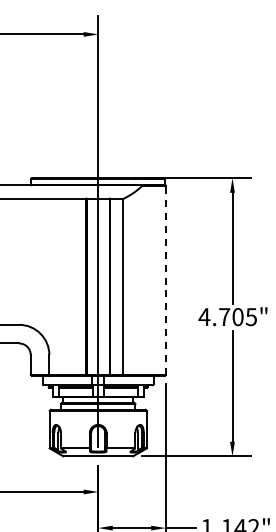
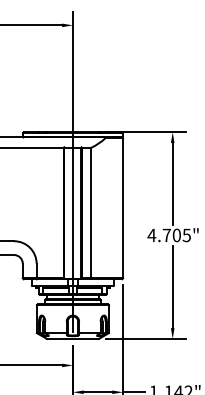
line: (165, 280) -> (122, 208), dashed -> solid

